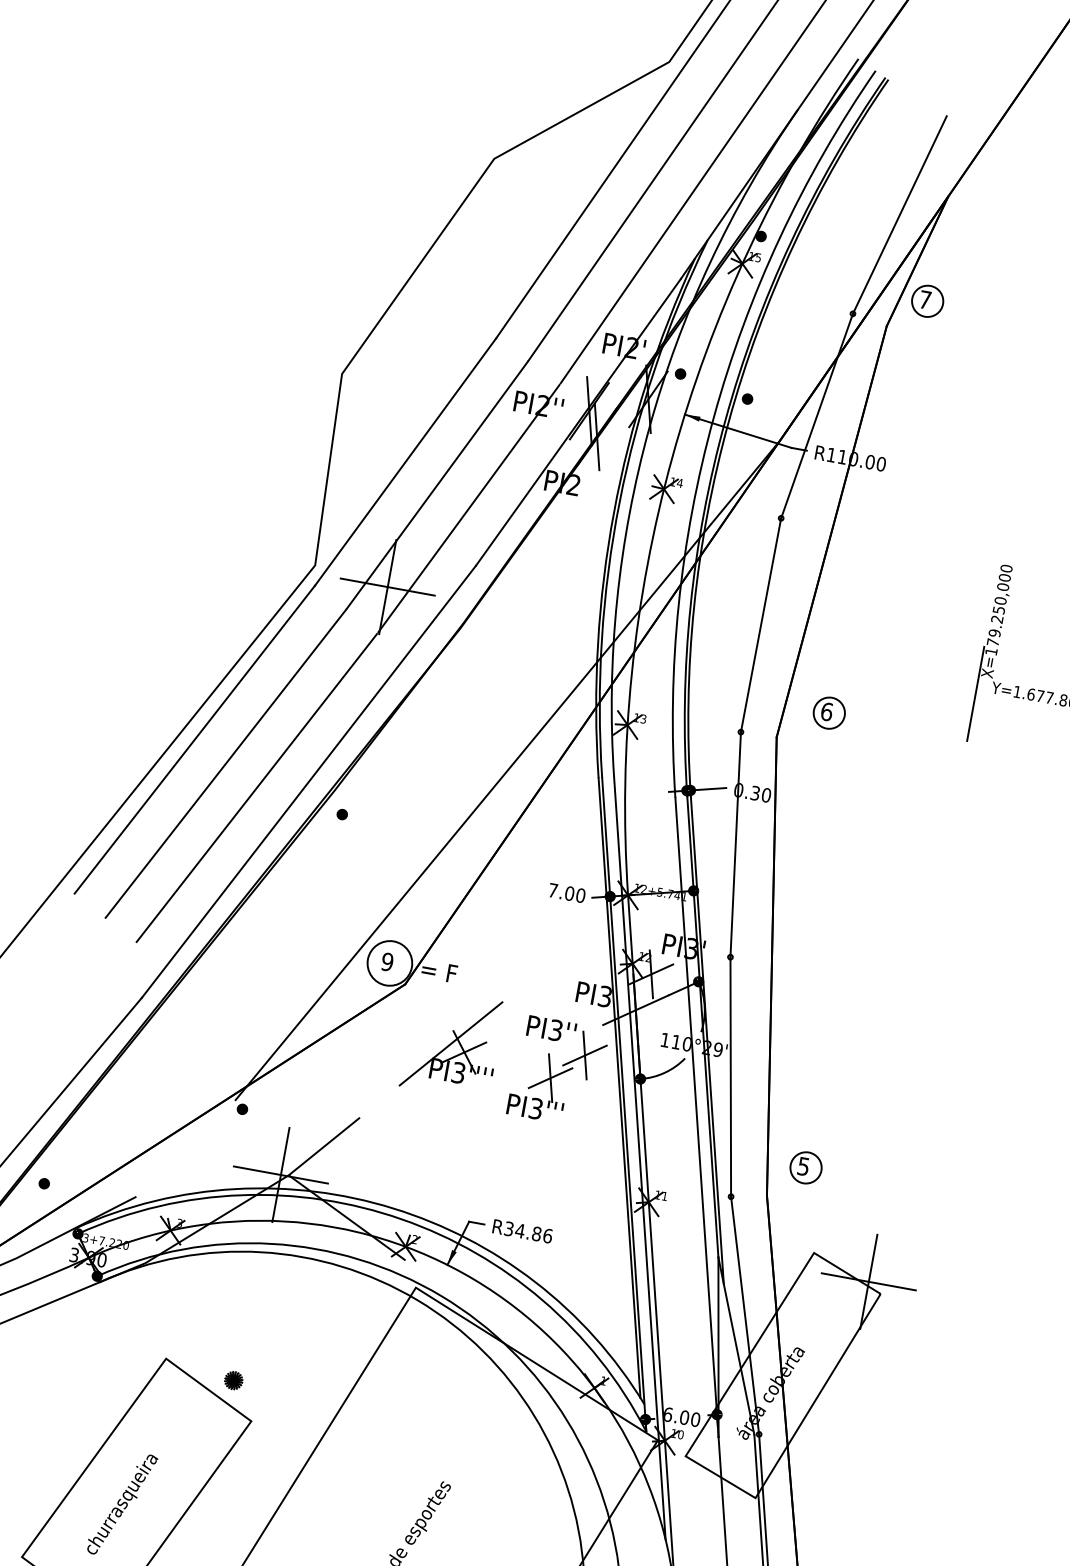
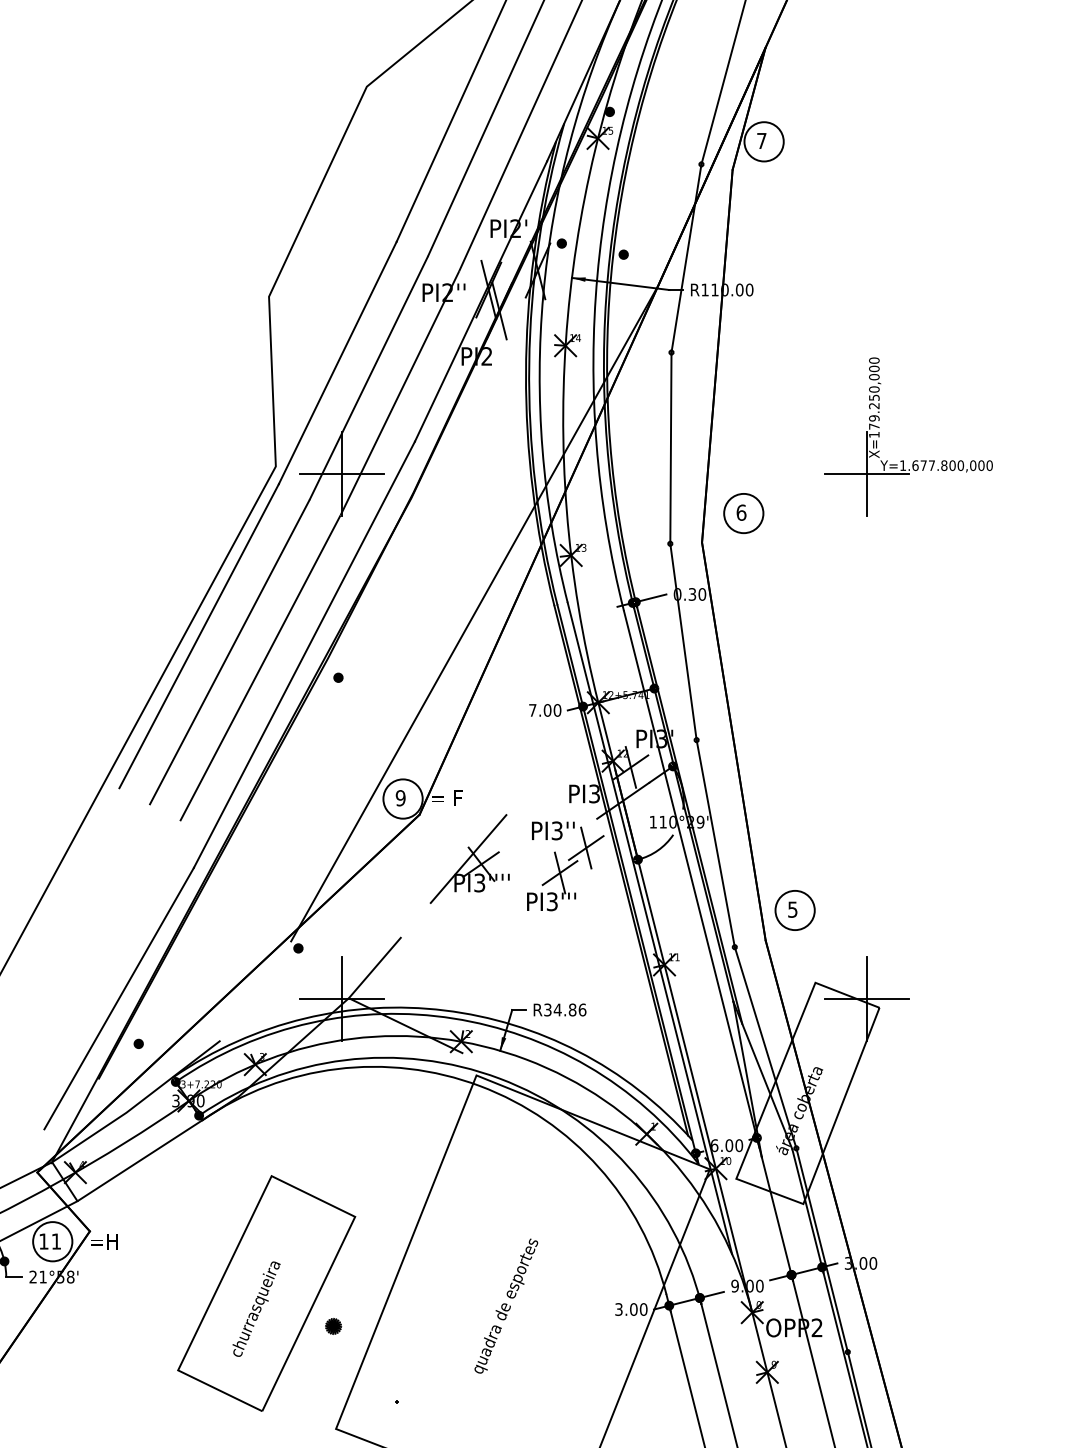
circle: (927, 300) -> (763, 141), size x1.43
line: (975, 693) -> (867, 473), added
circle: (829, 713) -> (743, 513), size x1.43
circle: (805, 1167) -> (794, 910), size x1.43
part: (233, 1380) -> (333, 1326), moved

